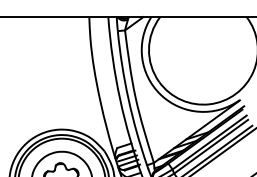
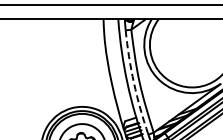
arc: (129, 99) -> (134, 83), solid -> dashed

